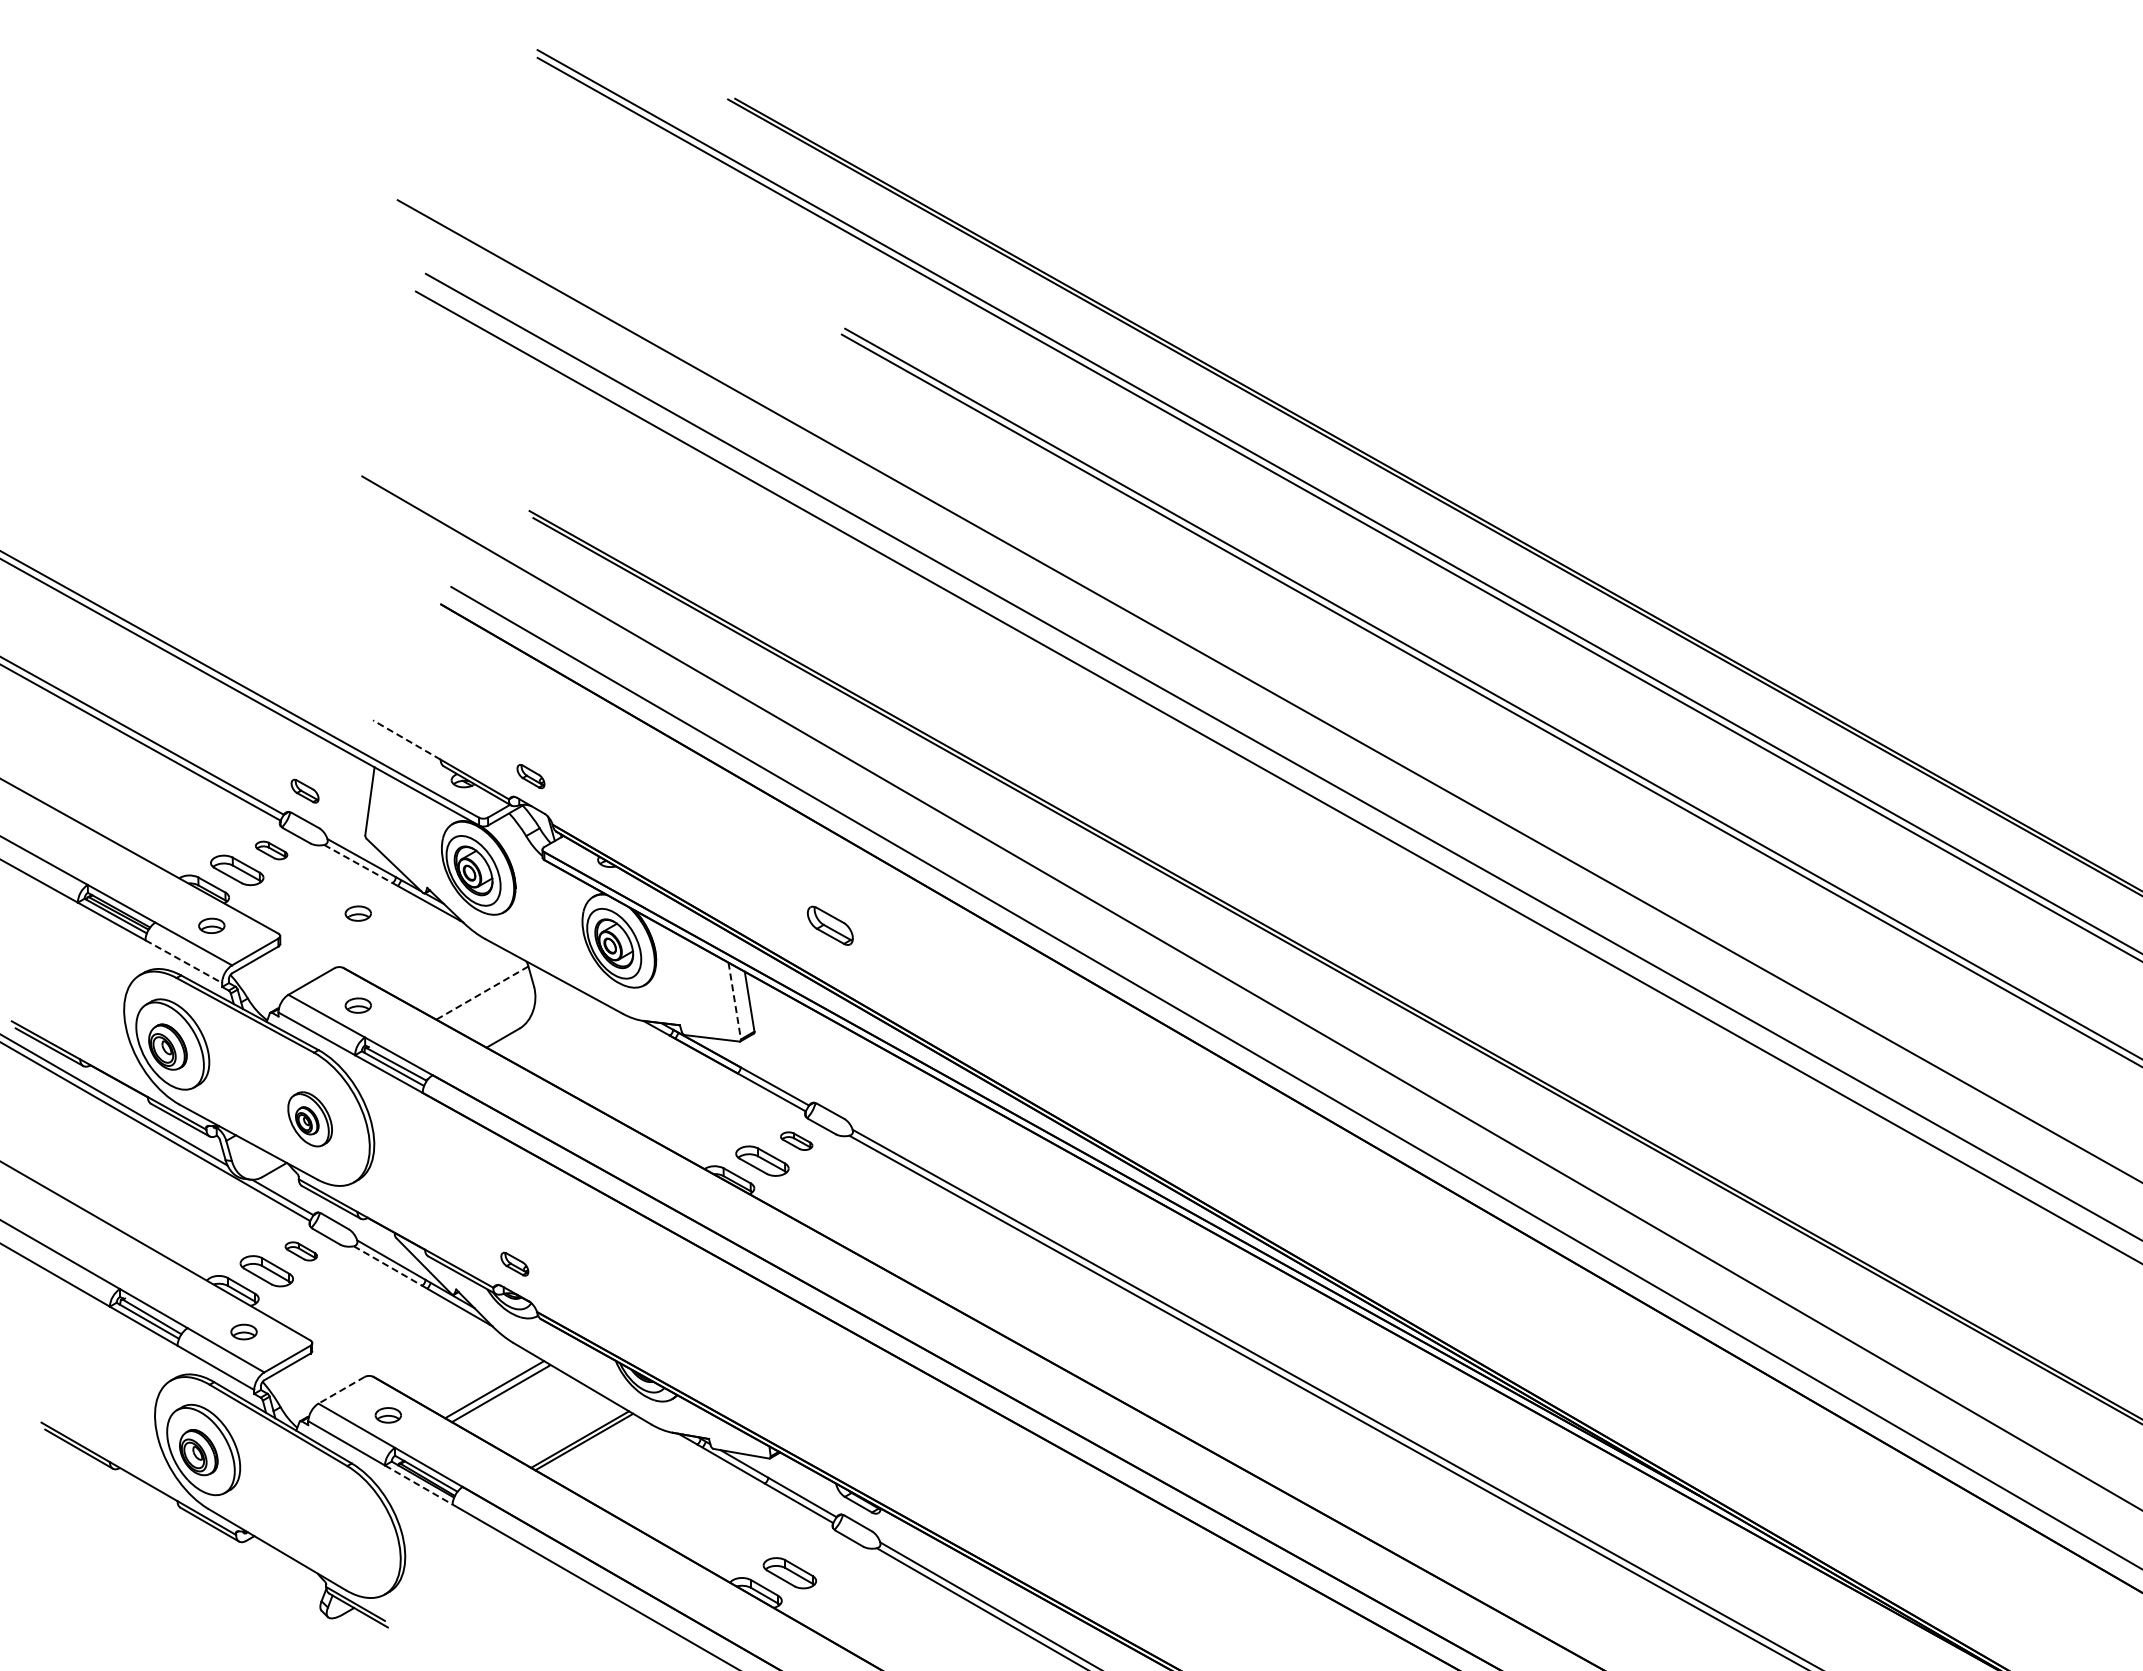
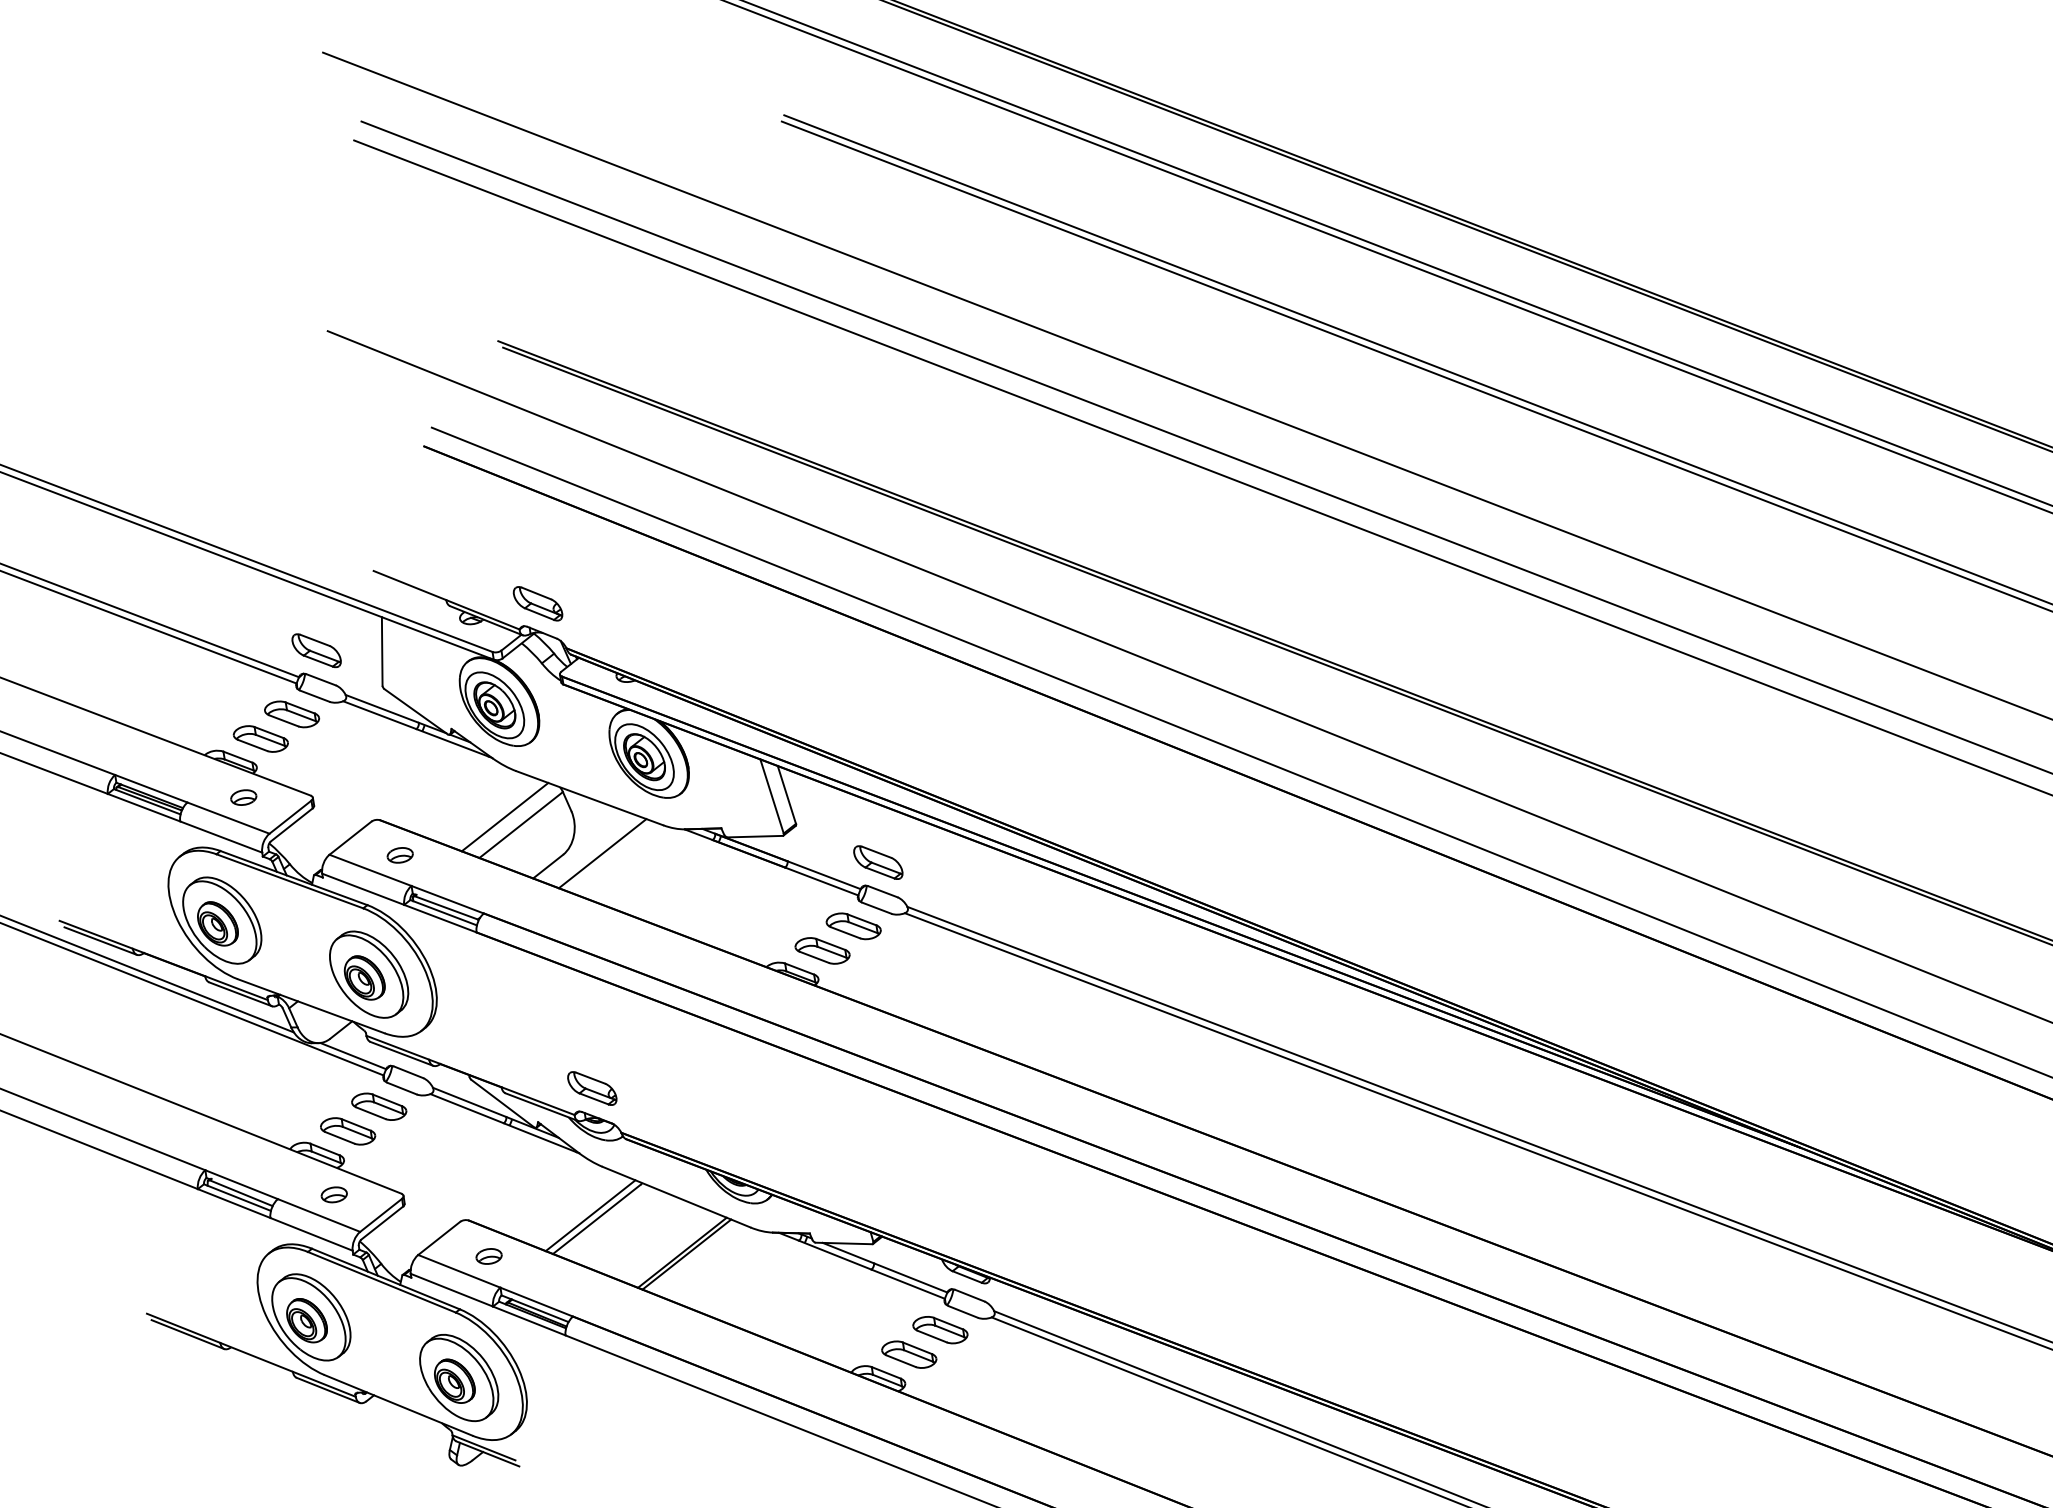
line: (406, 739) -> (409, 585), dashed -> solid
part: (530, 776) -> (537, 603), size x1.67
part: (304, 791) -> (316, 651), size x1.67
part: (271, 850) -> (291, 714), size x1.67
line: (358, 864) -> (380, 715), dashed -> solid
part: (357, 913) -> (386, 764), removed
part: (830, 925) -> (878, 862), moved
line: (183, 961) -> (220, 836), dashed -> solid
line: (467, 982) -> (504, 816), added
line: (481, 993) -> (520, 825), dashed -> solid
line: (734, 1001) -> (771, 796), dashed -> solid
line: (558, 1033) -> (602, 854), added
part: (309, 1119) -> (368, 975), size x1.67
part: (796, 1140) -> (853, 925), size x1.67
part: (301, 1251) -> (379, 1106), size x1.67
part: (514, 1264) -> (592, 1088), size x1.67
line: (388, 1266) -> (467, 1109), dashed -> solid
line: (341, 1390) -> (439, 1238), dashed -> solid
line: (419, 1485) -> (530, 1321), dashed -> solid
part: (340, 1531) -> (458, 1378), added
part: (824, 1553) -> (940, 1330), added

